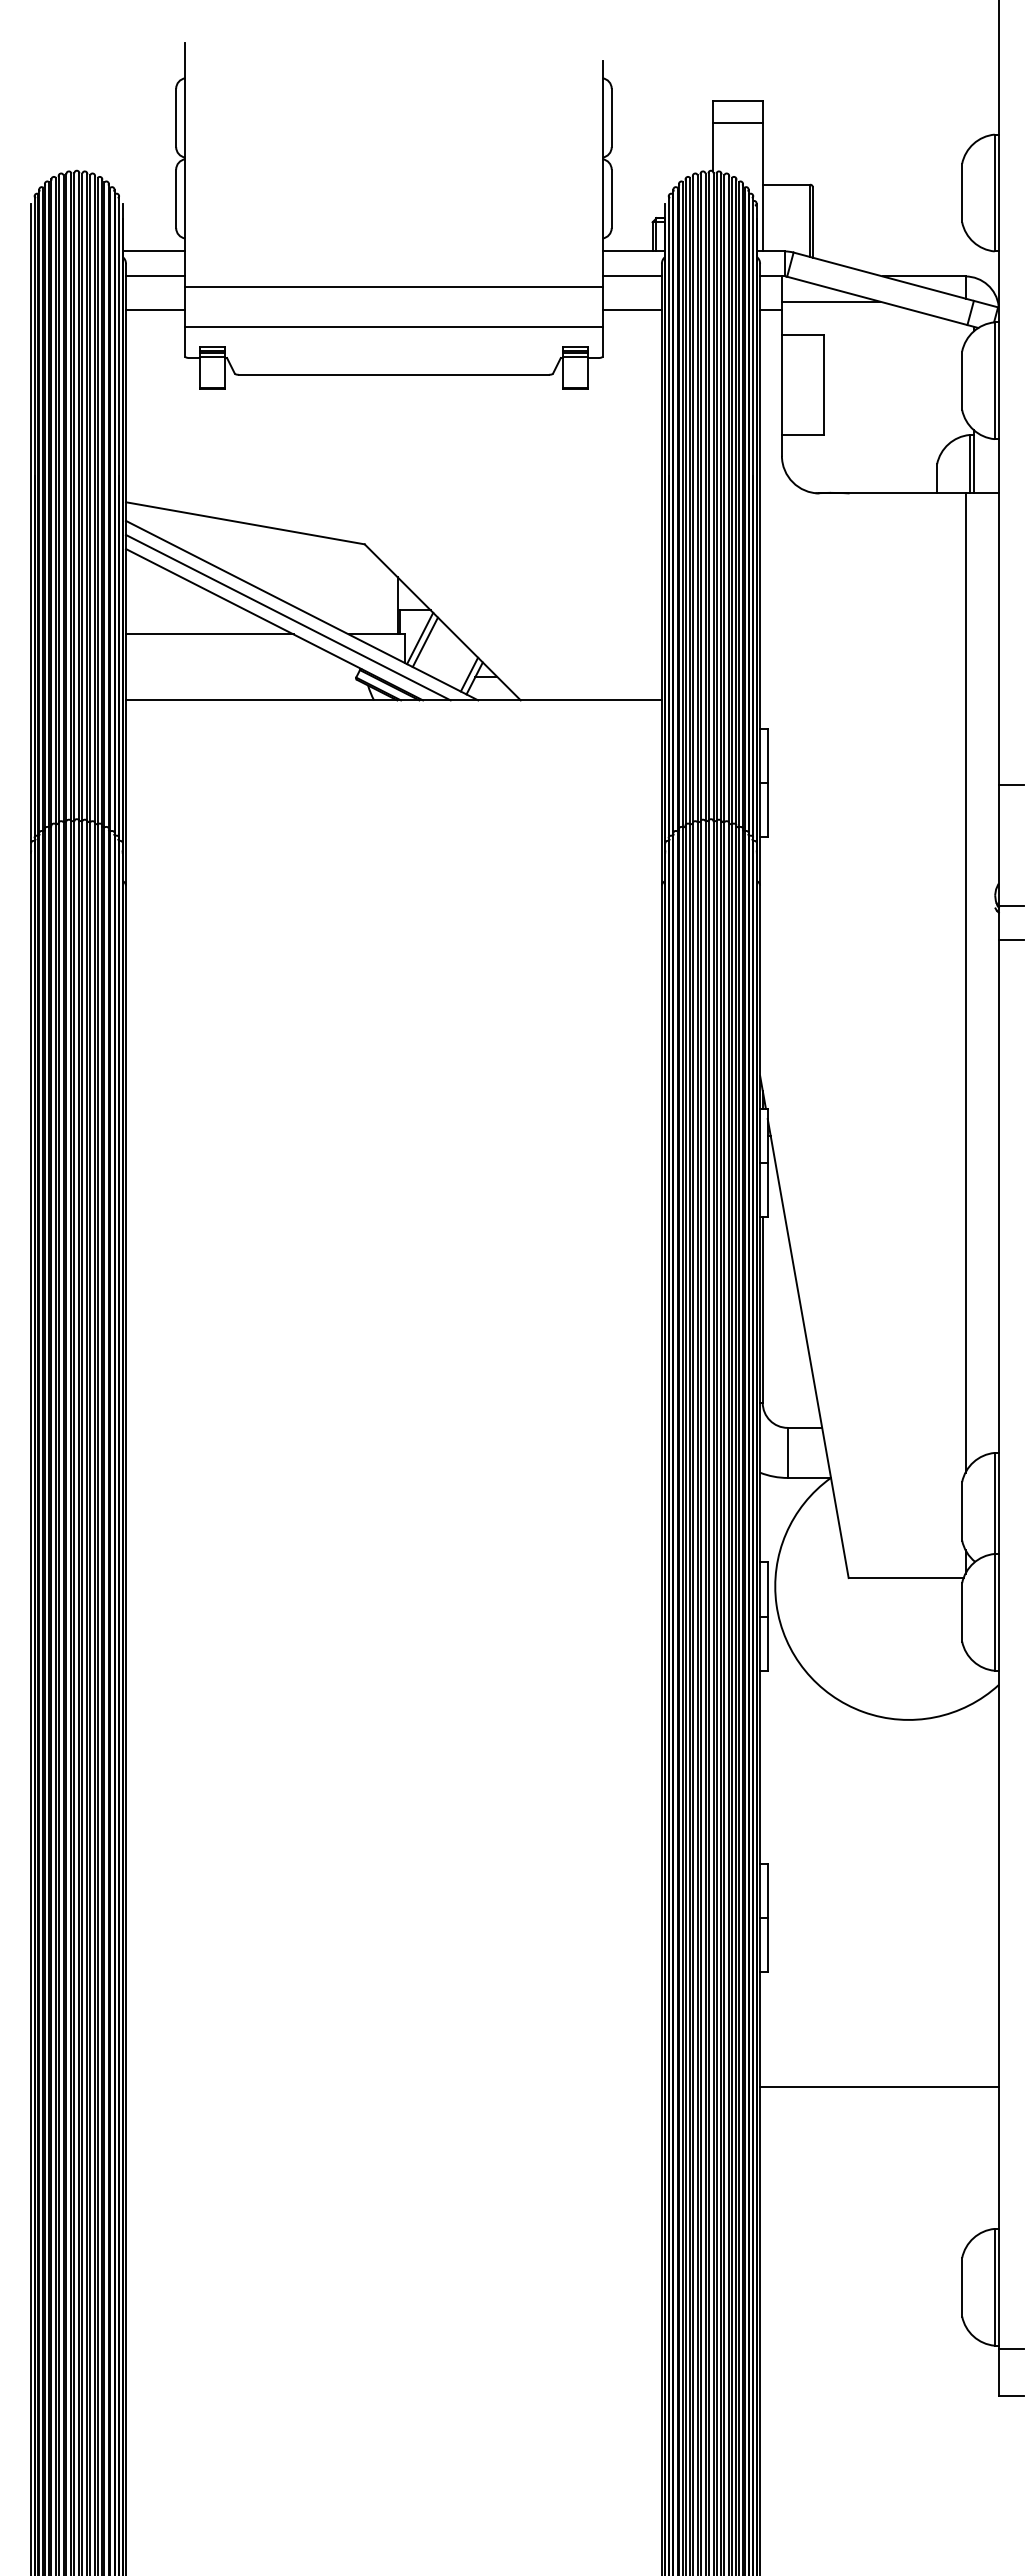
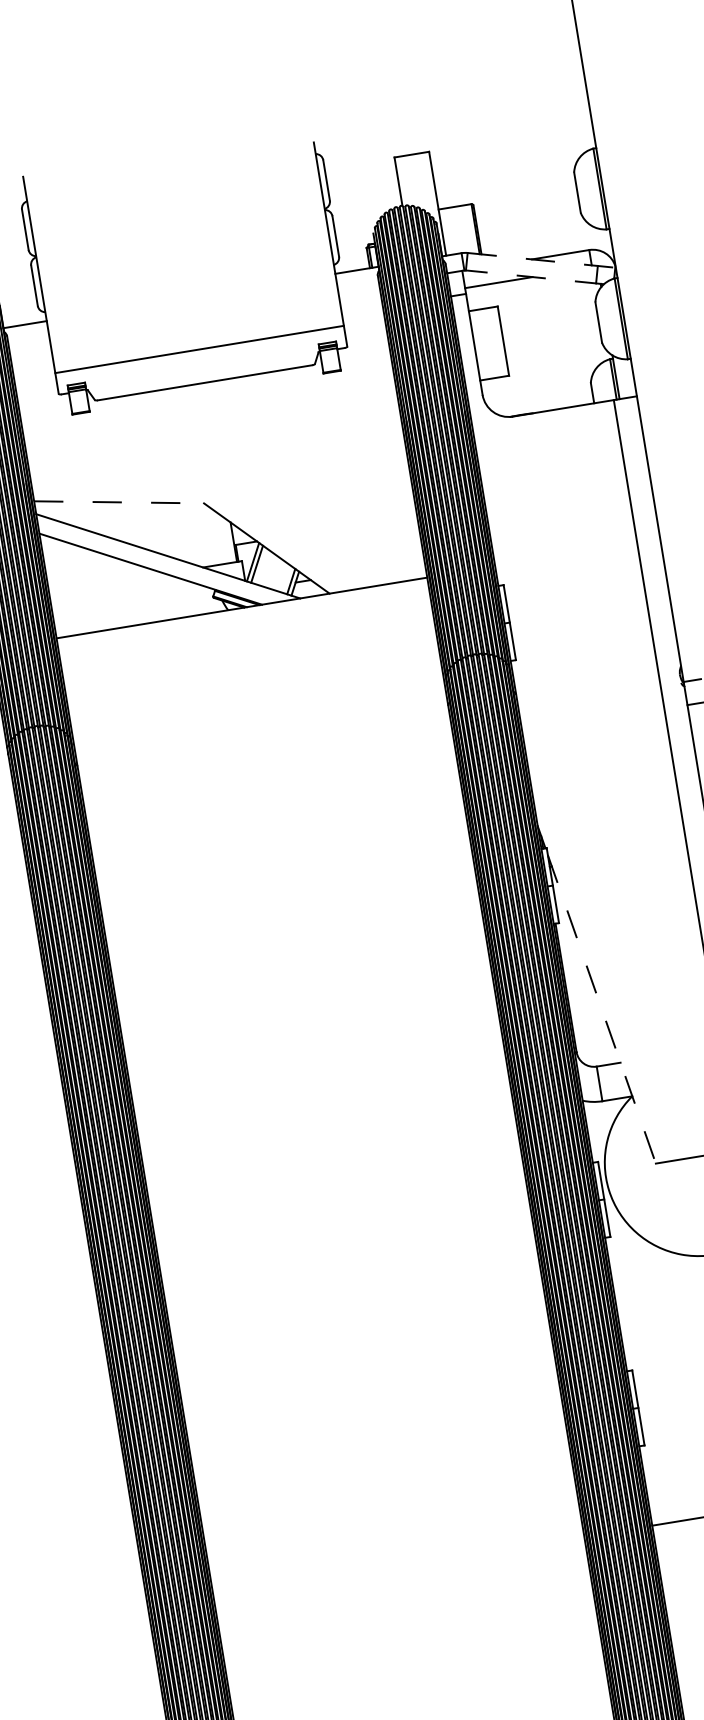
line: (737, 122) -> (414, 169), removed
line: (155, 276) -> (28, 341), removed
line: (631, 276) -> (358, 287), removed
line: (895, 279) -> (541, 260), solid -> dashed
line: (393, 287) -> (194, 322), removed
line: (882, 302) -> (534, 277), solid -> dashed
line: (155, 309) -> (32, 364), removed
line: (631, 309) -> (361, 310), removed
line: (245, 523) -> (119, 502), solid -> dashed
line: (287, 617) -> (158, 562), removed
line: (209, 634) -> (106, 583), removed
line: (1010, 785) -> (678, 597), removed
line: (808, 1349) -> (602, 1010), solid -> dashed

